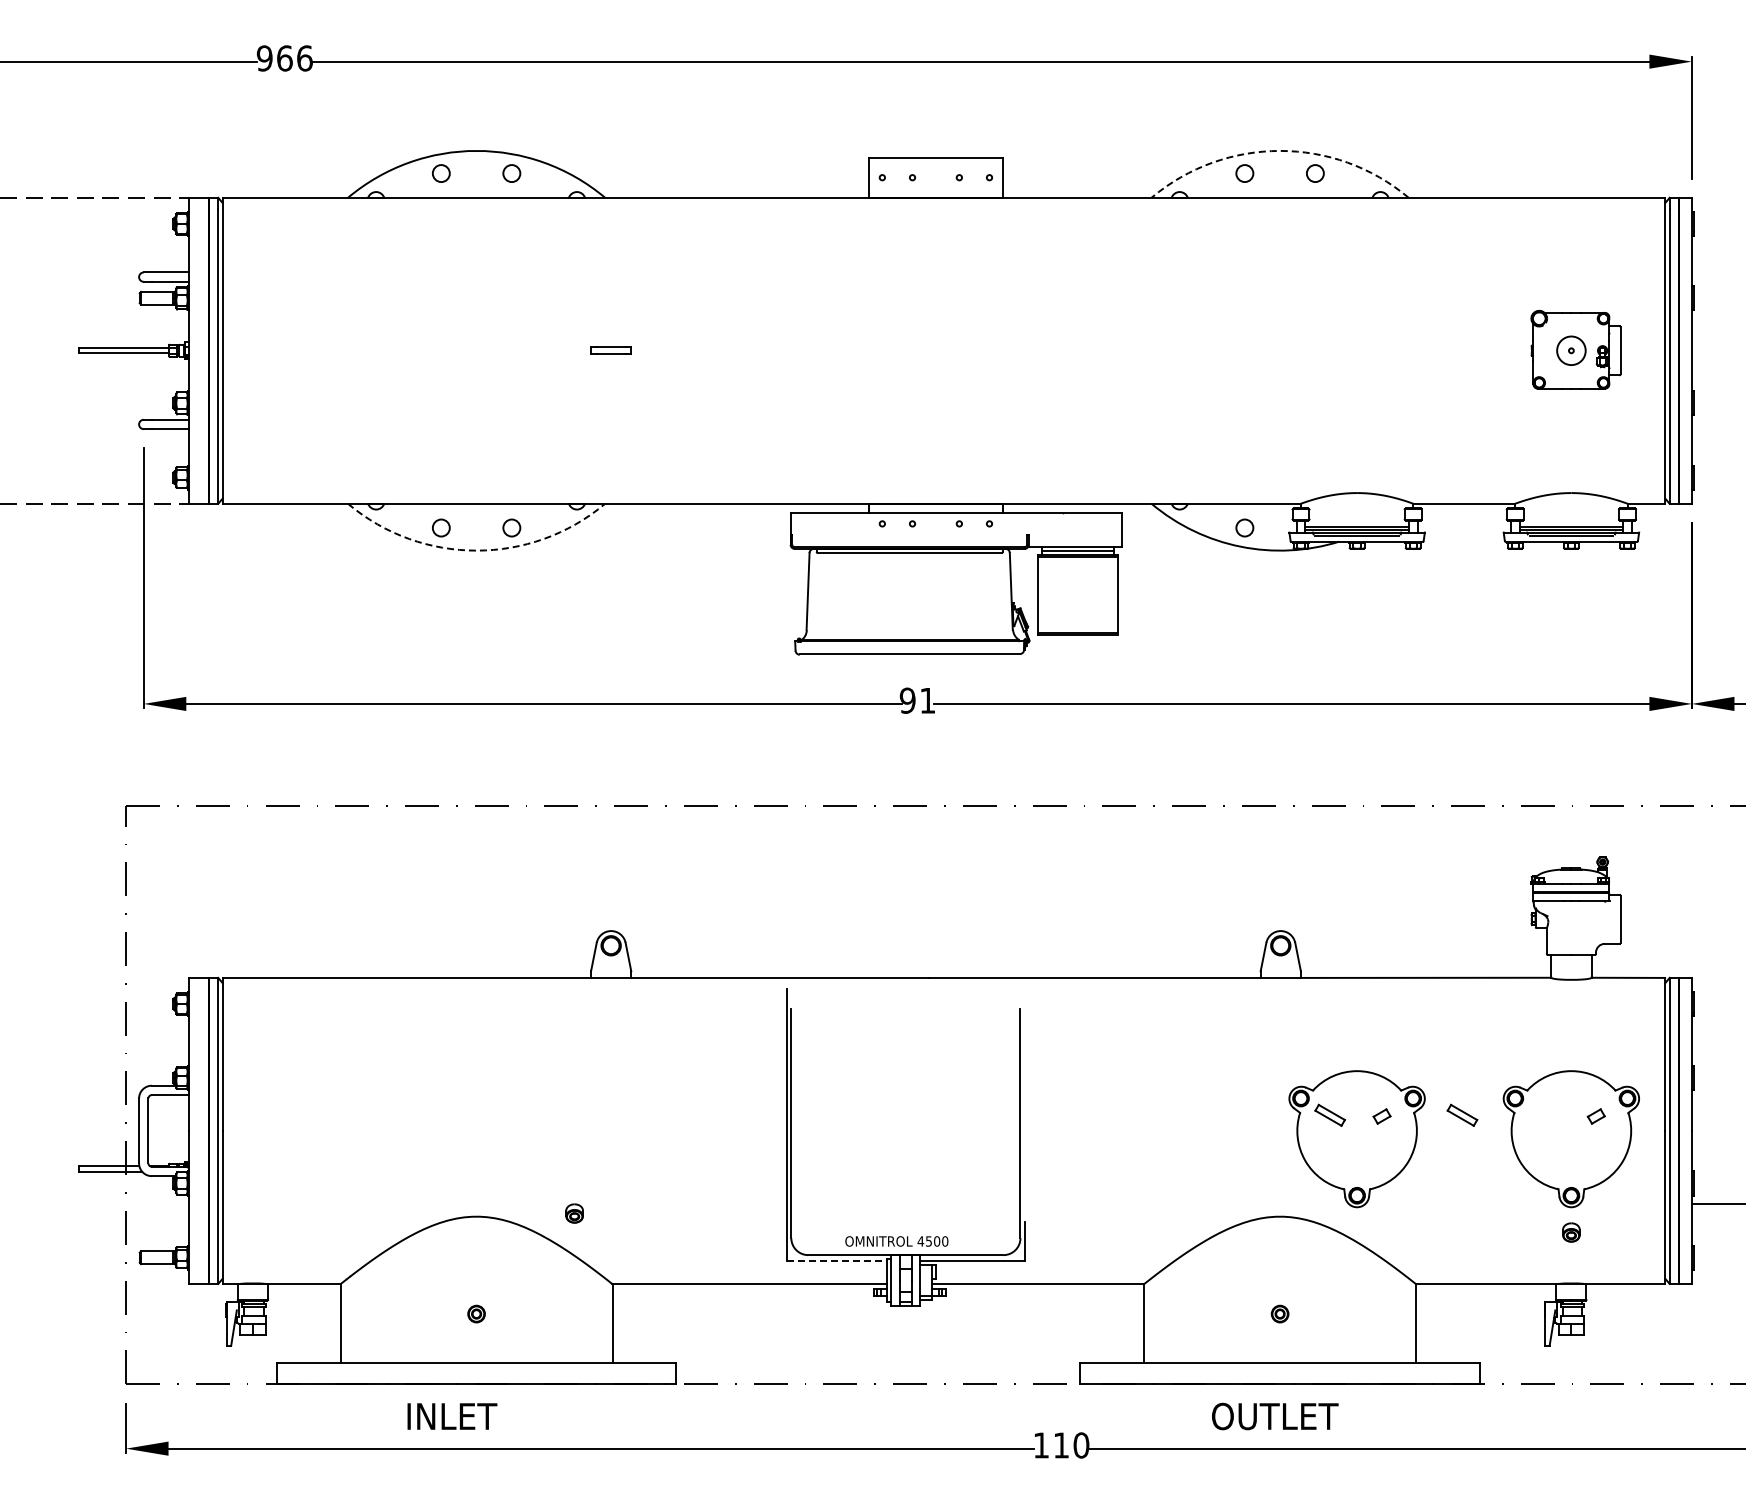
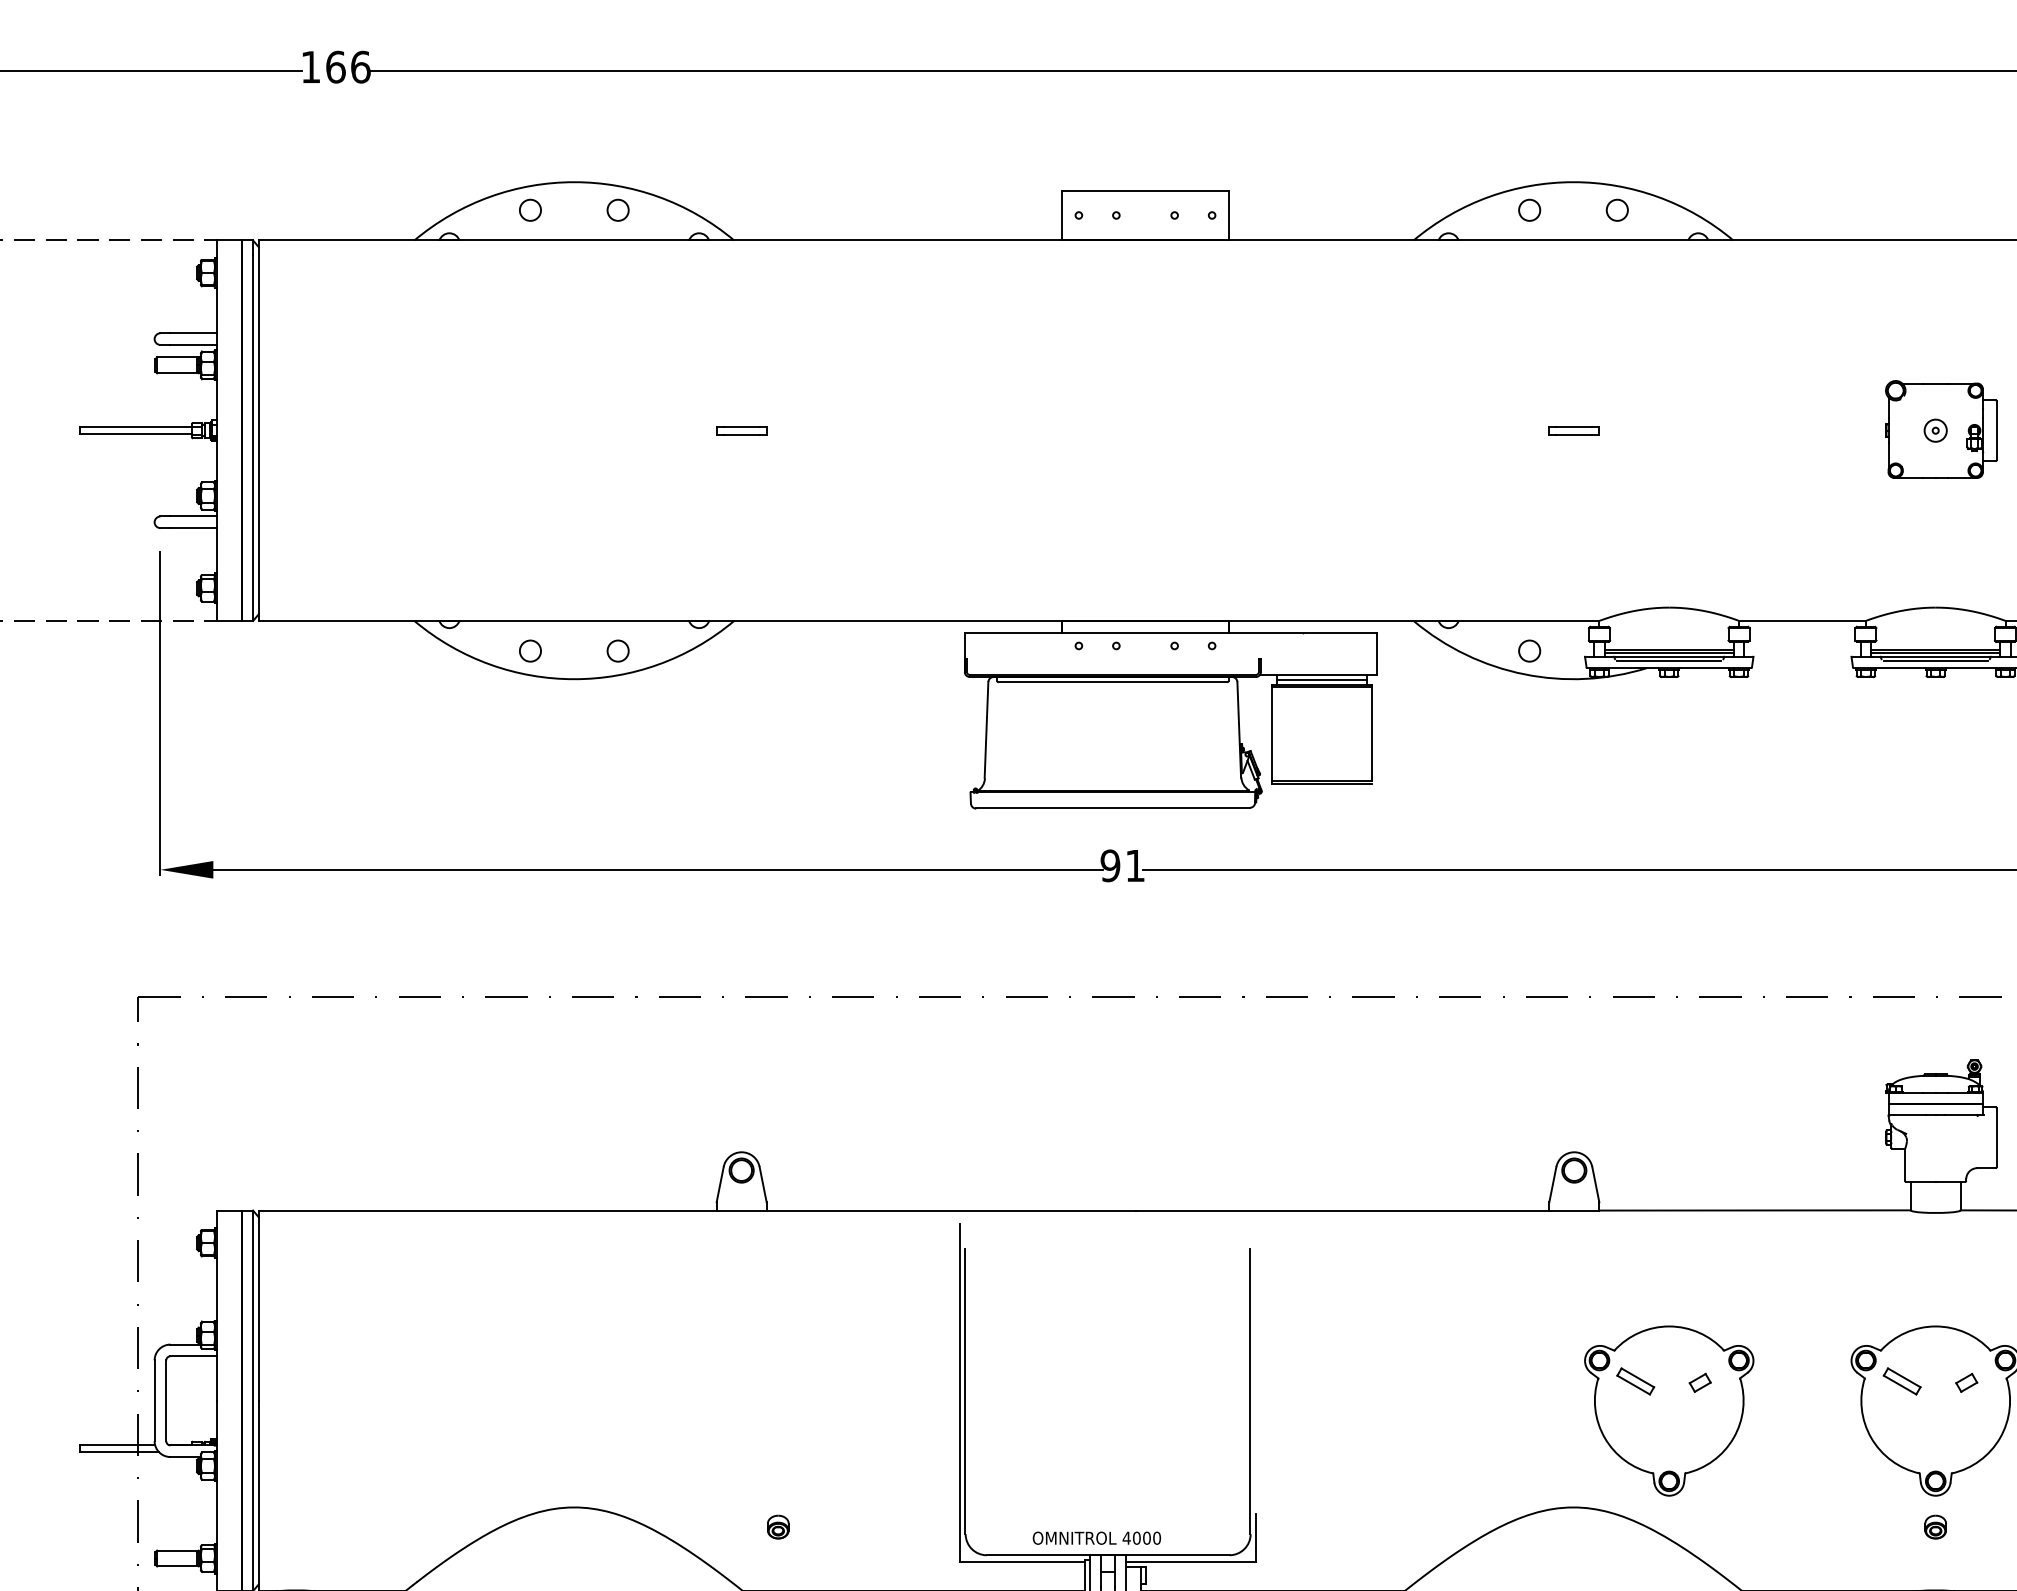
text: (264, 58) -> (310, 67), 966 -> 166
arc: (1280, 150) -> (1573, 181), dashed -> solid
part: (1280, 350) -> (1573, 430), added
circle: (1571, 350) -> (1935, 430), size x0.62
arc: (476, 550) -> (574, 679), dashed -> solid
part: (1462, 1114) -> (1902, 1380), moved
part: (574, 1213) -> (778, 1527), moved
text: (928, 1241) -> (1136, 1538), 4500 -> 4000
line: (837, 1260) -> (1023, 1561), dashed -> solid

